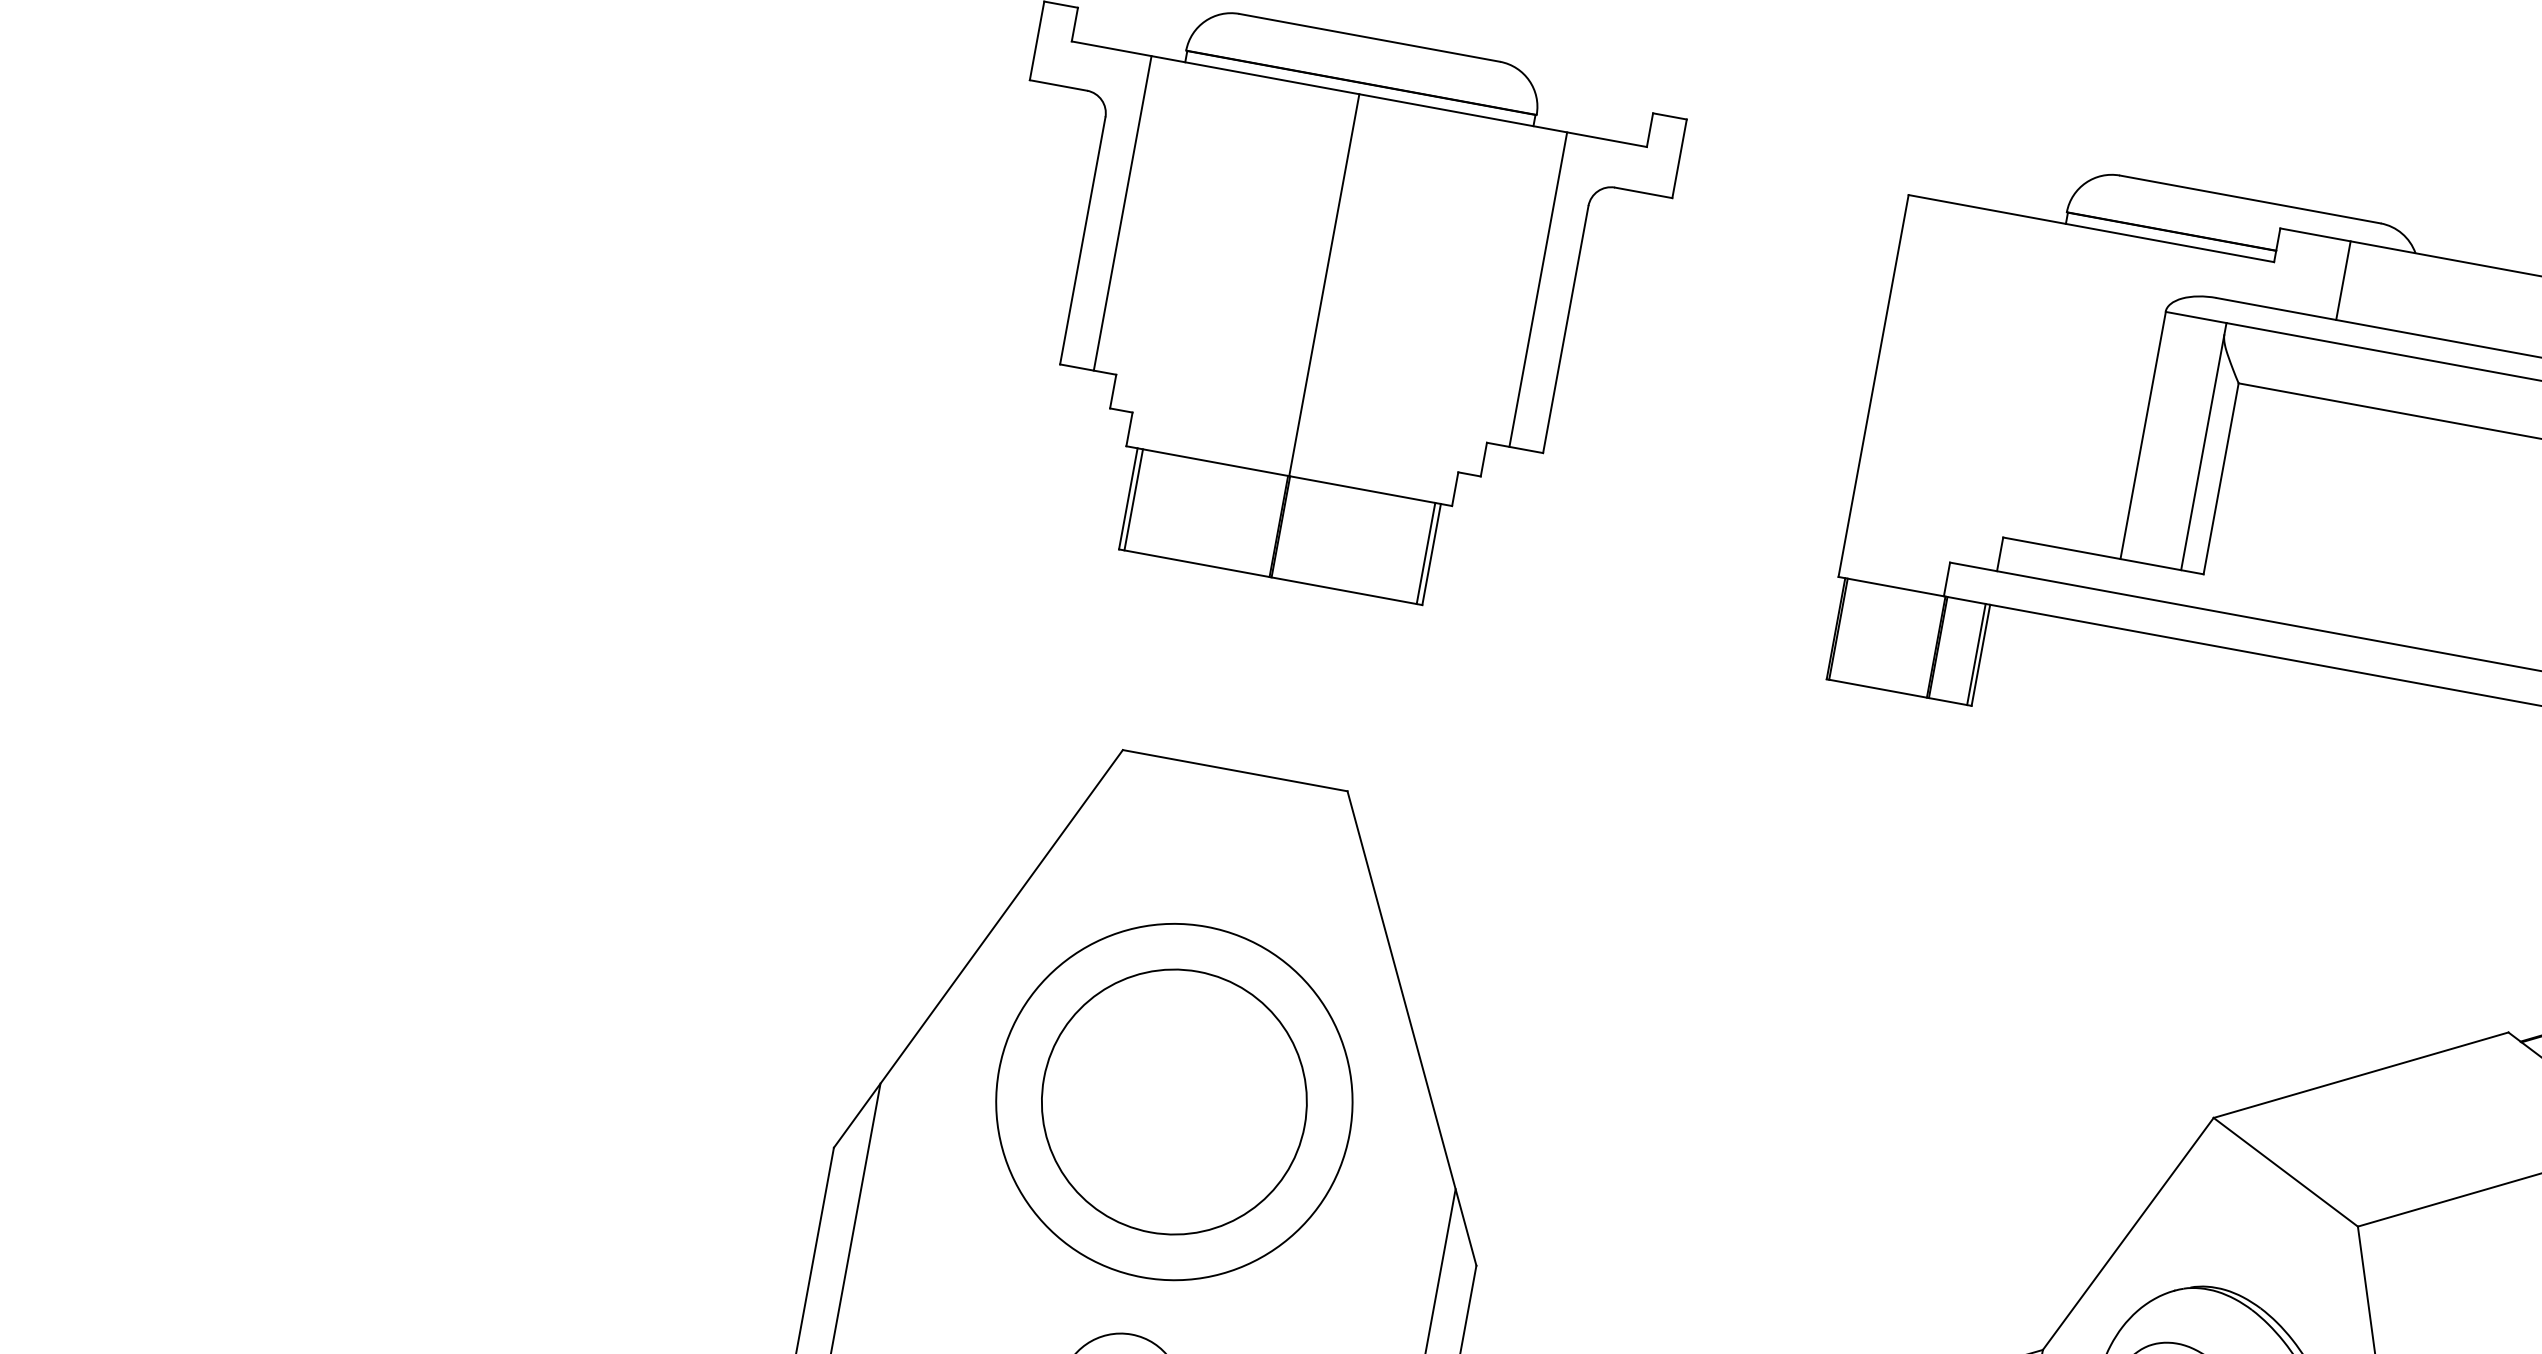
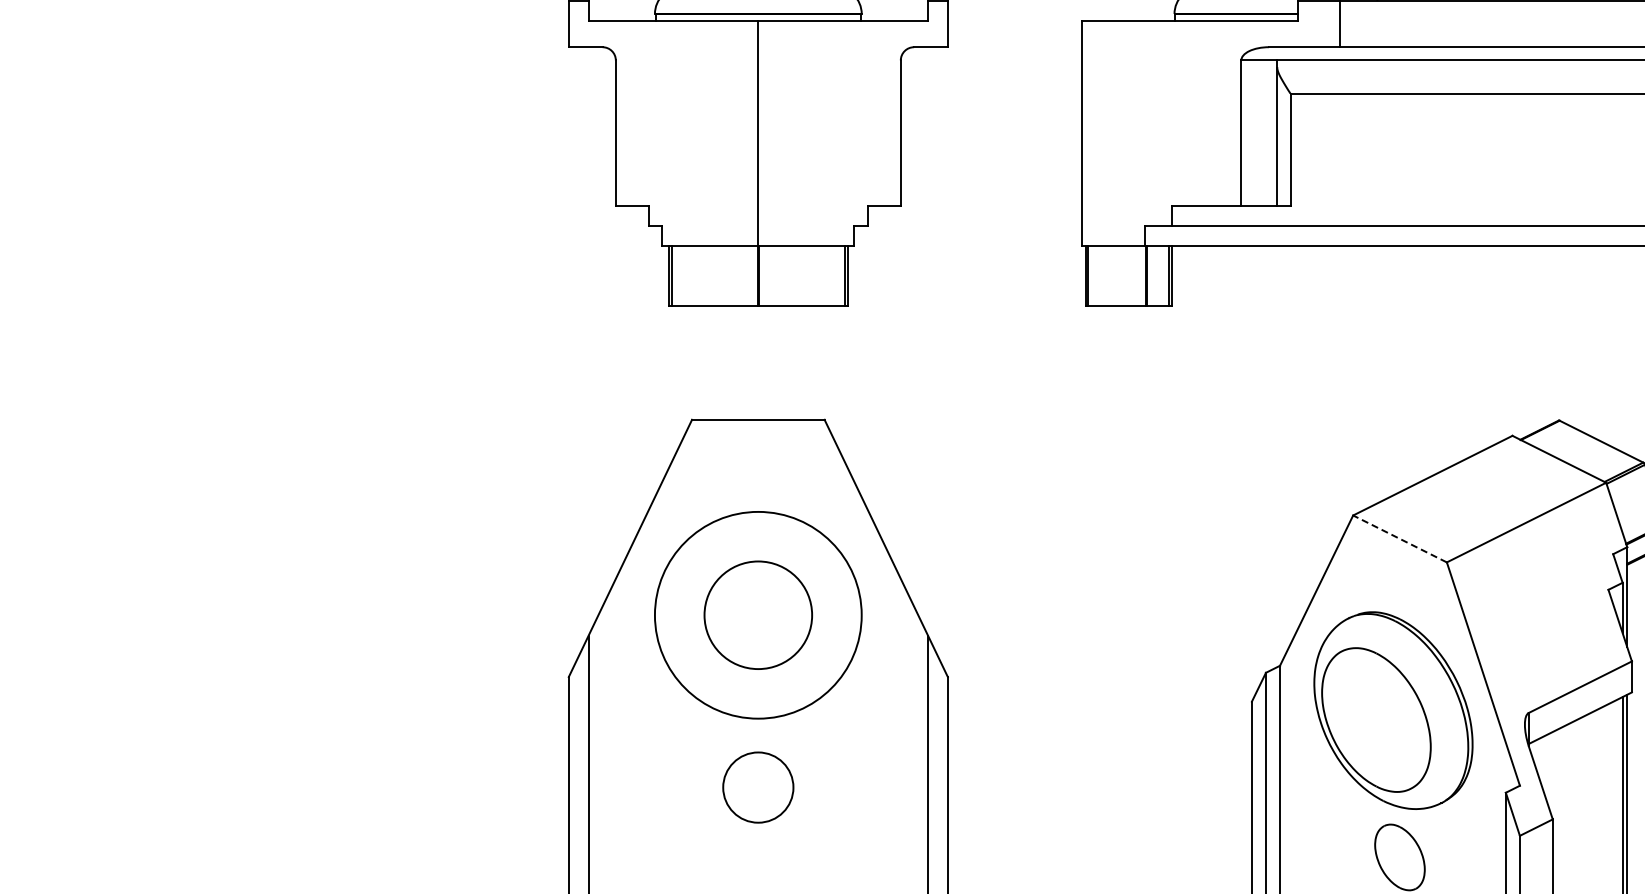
line: (1122, 213) -> (635, 113), removed
line: (1537, 289) -> (880, 113), removed
circle: (1174, 1102) -> (758, 615), size x0.7
line: (2285, 1171) -> (1399, 538), solid -> dashed

